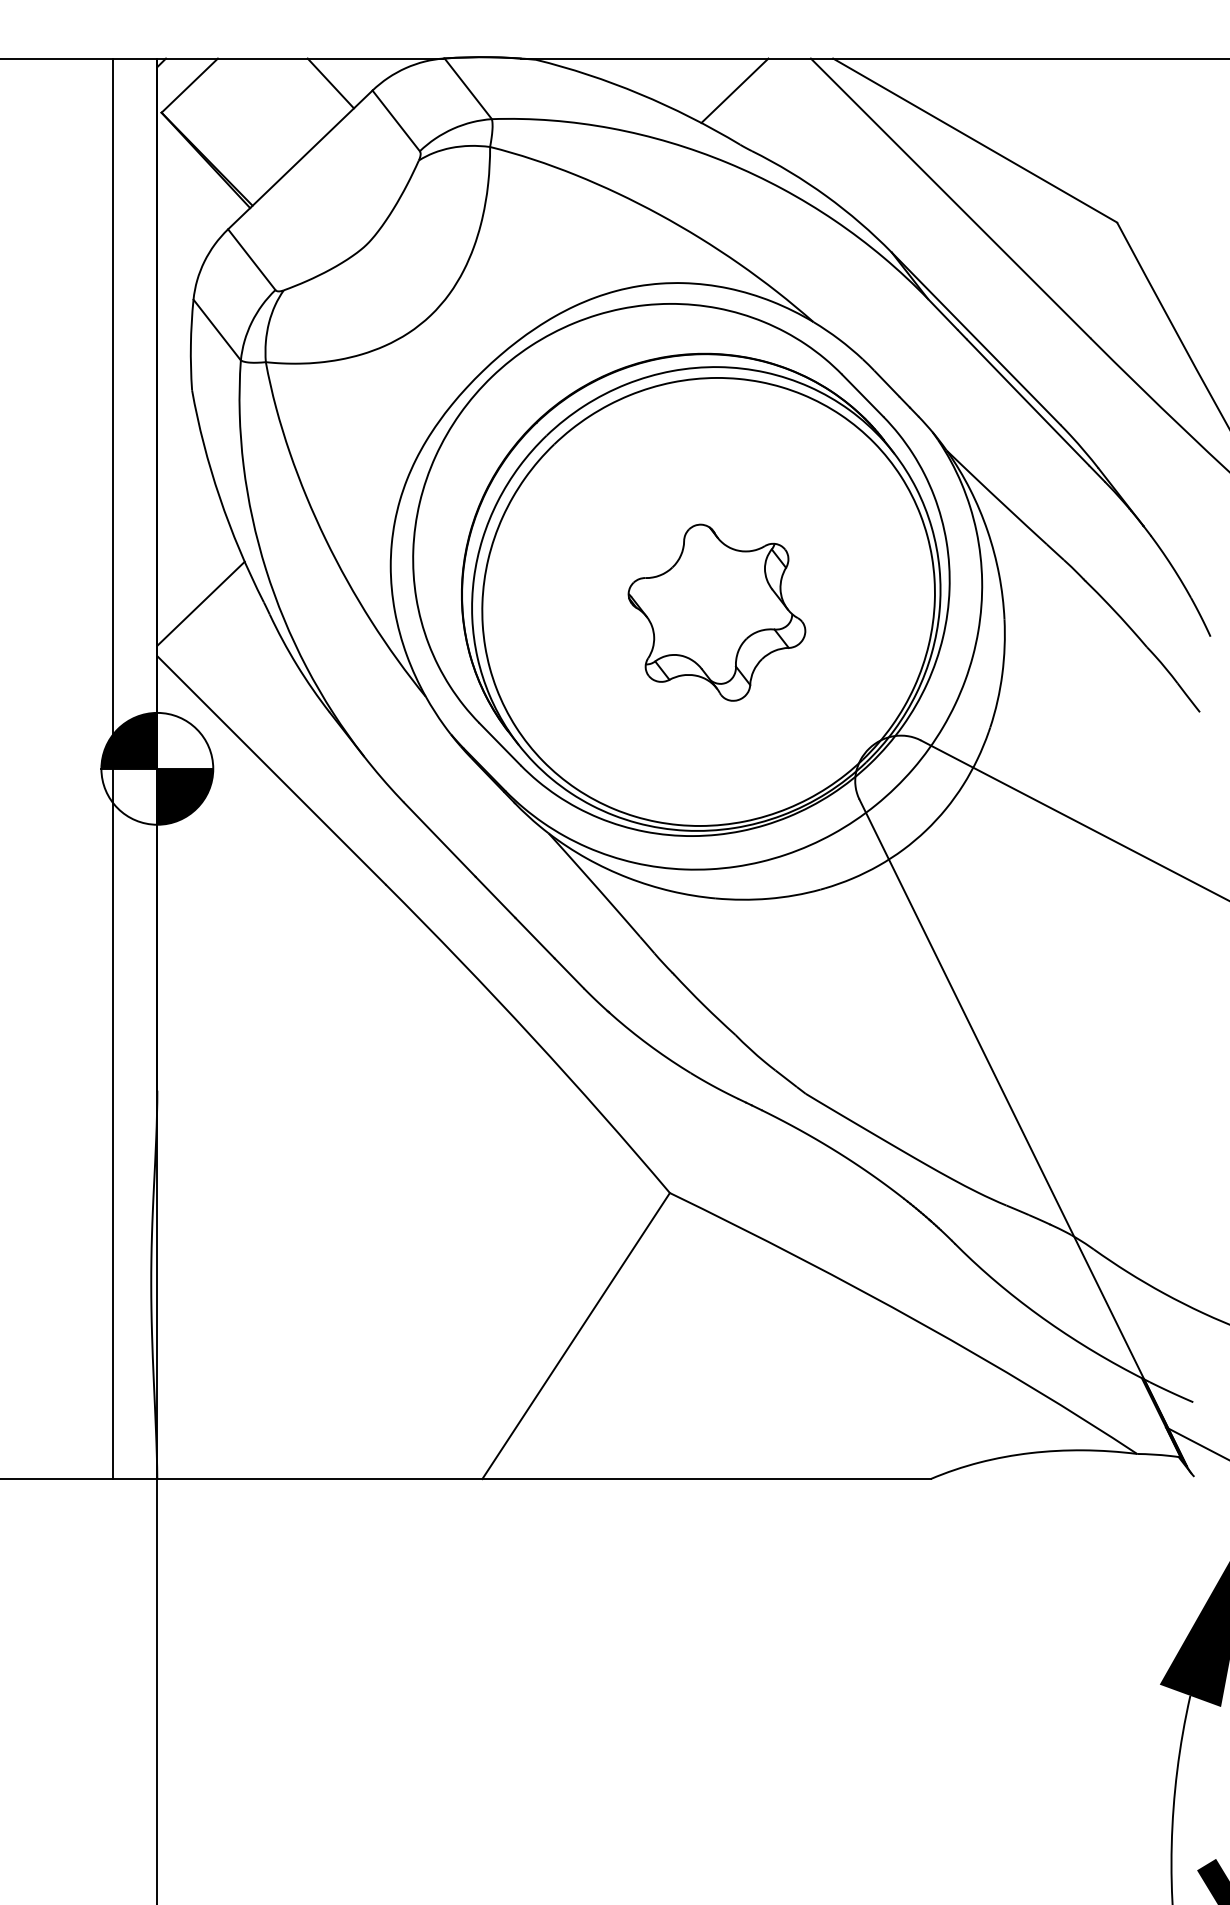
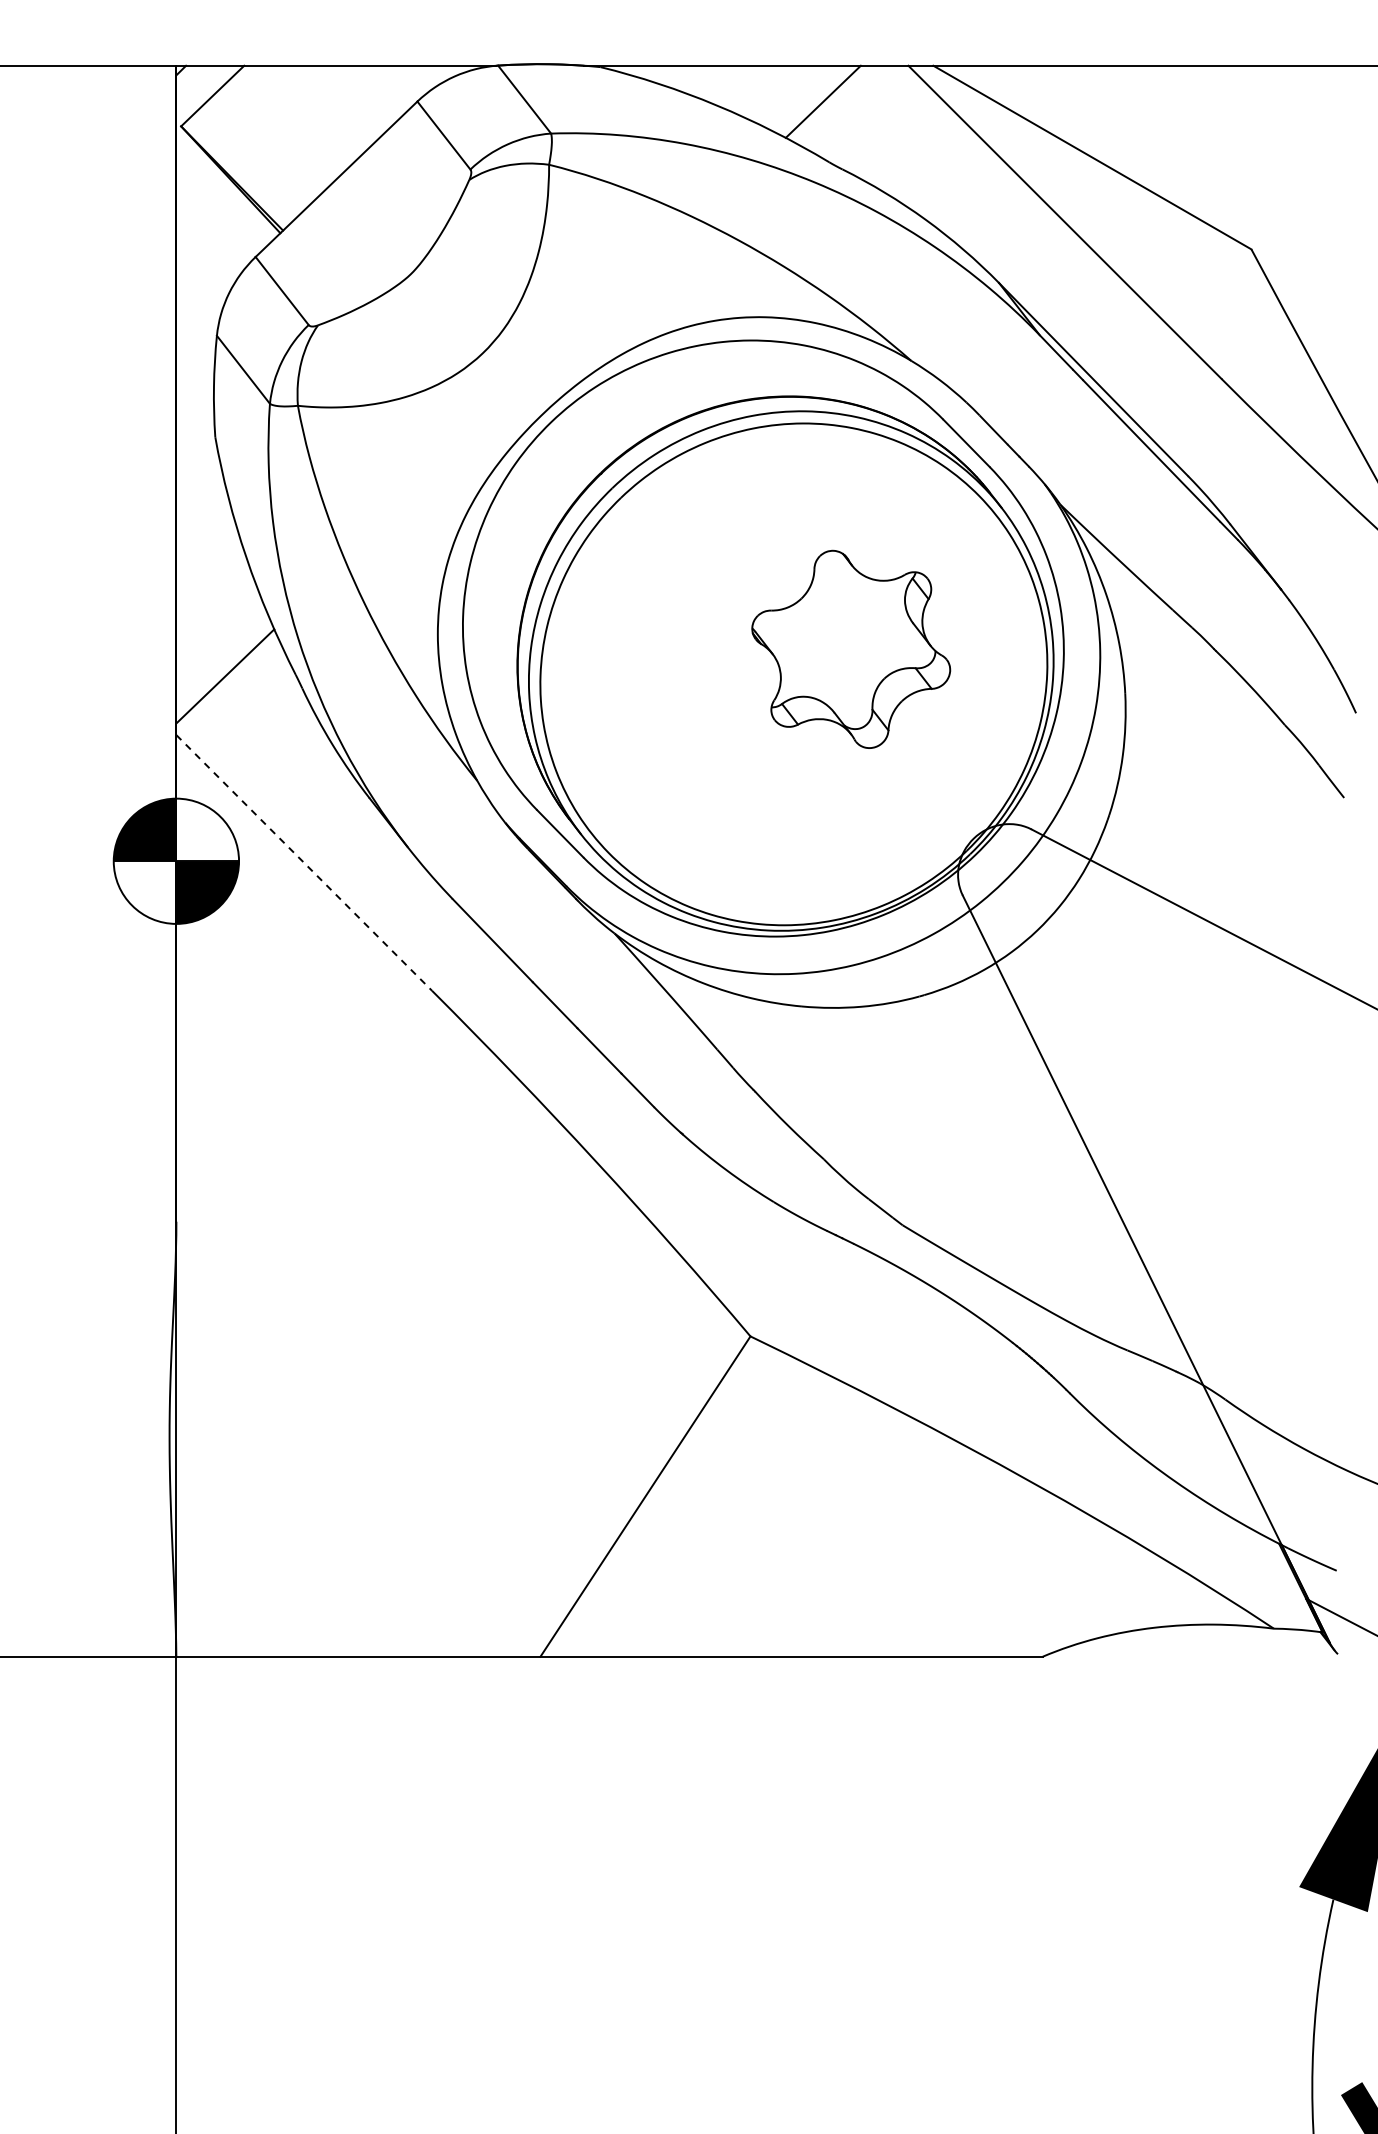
line: (330, 83) -> (370, 93), removed
part: (717, 611) -> (851, 648), moved
line: (112, 768) -> (126, 860), removed
line: (271, 769) -> (304, 862), solid -> dashed

